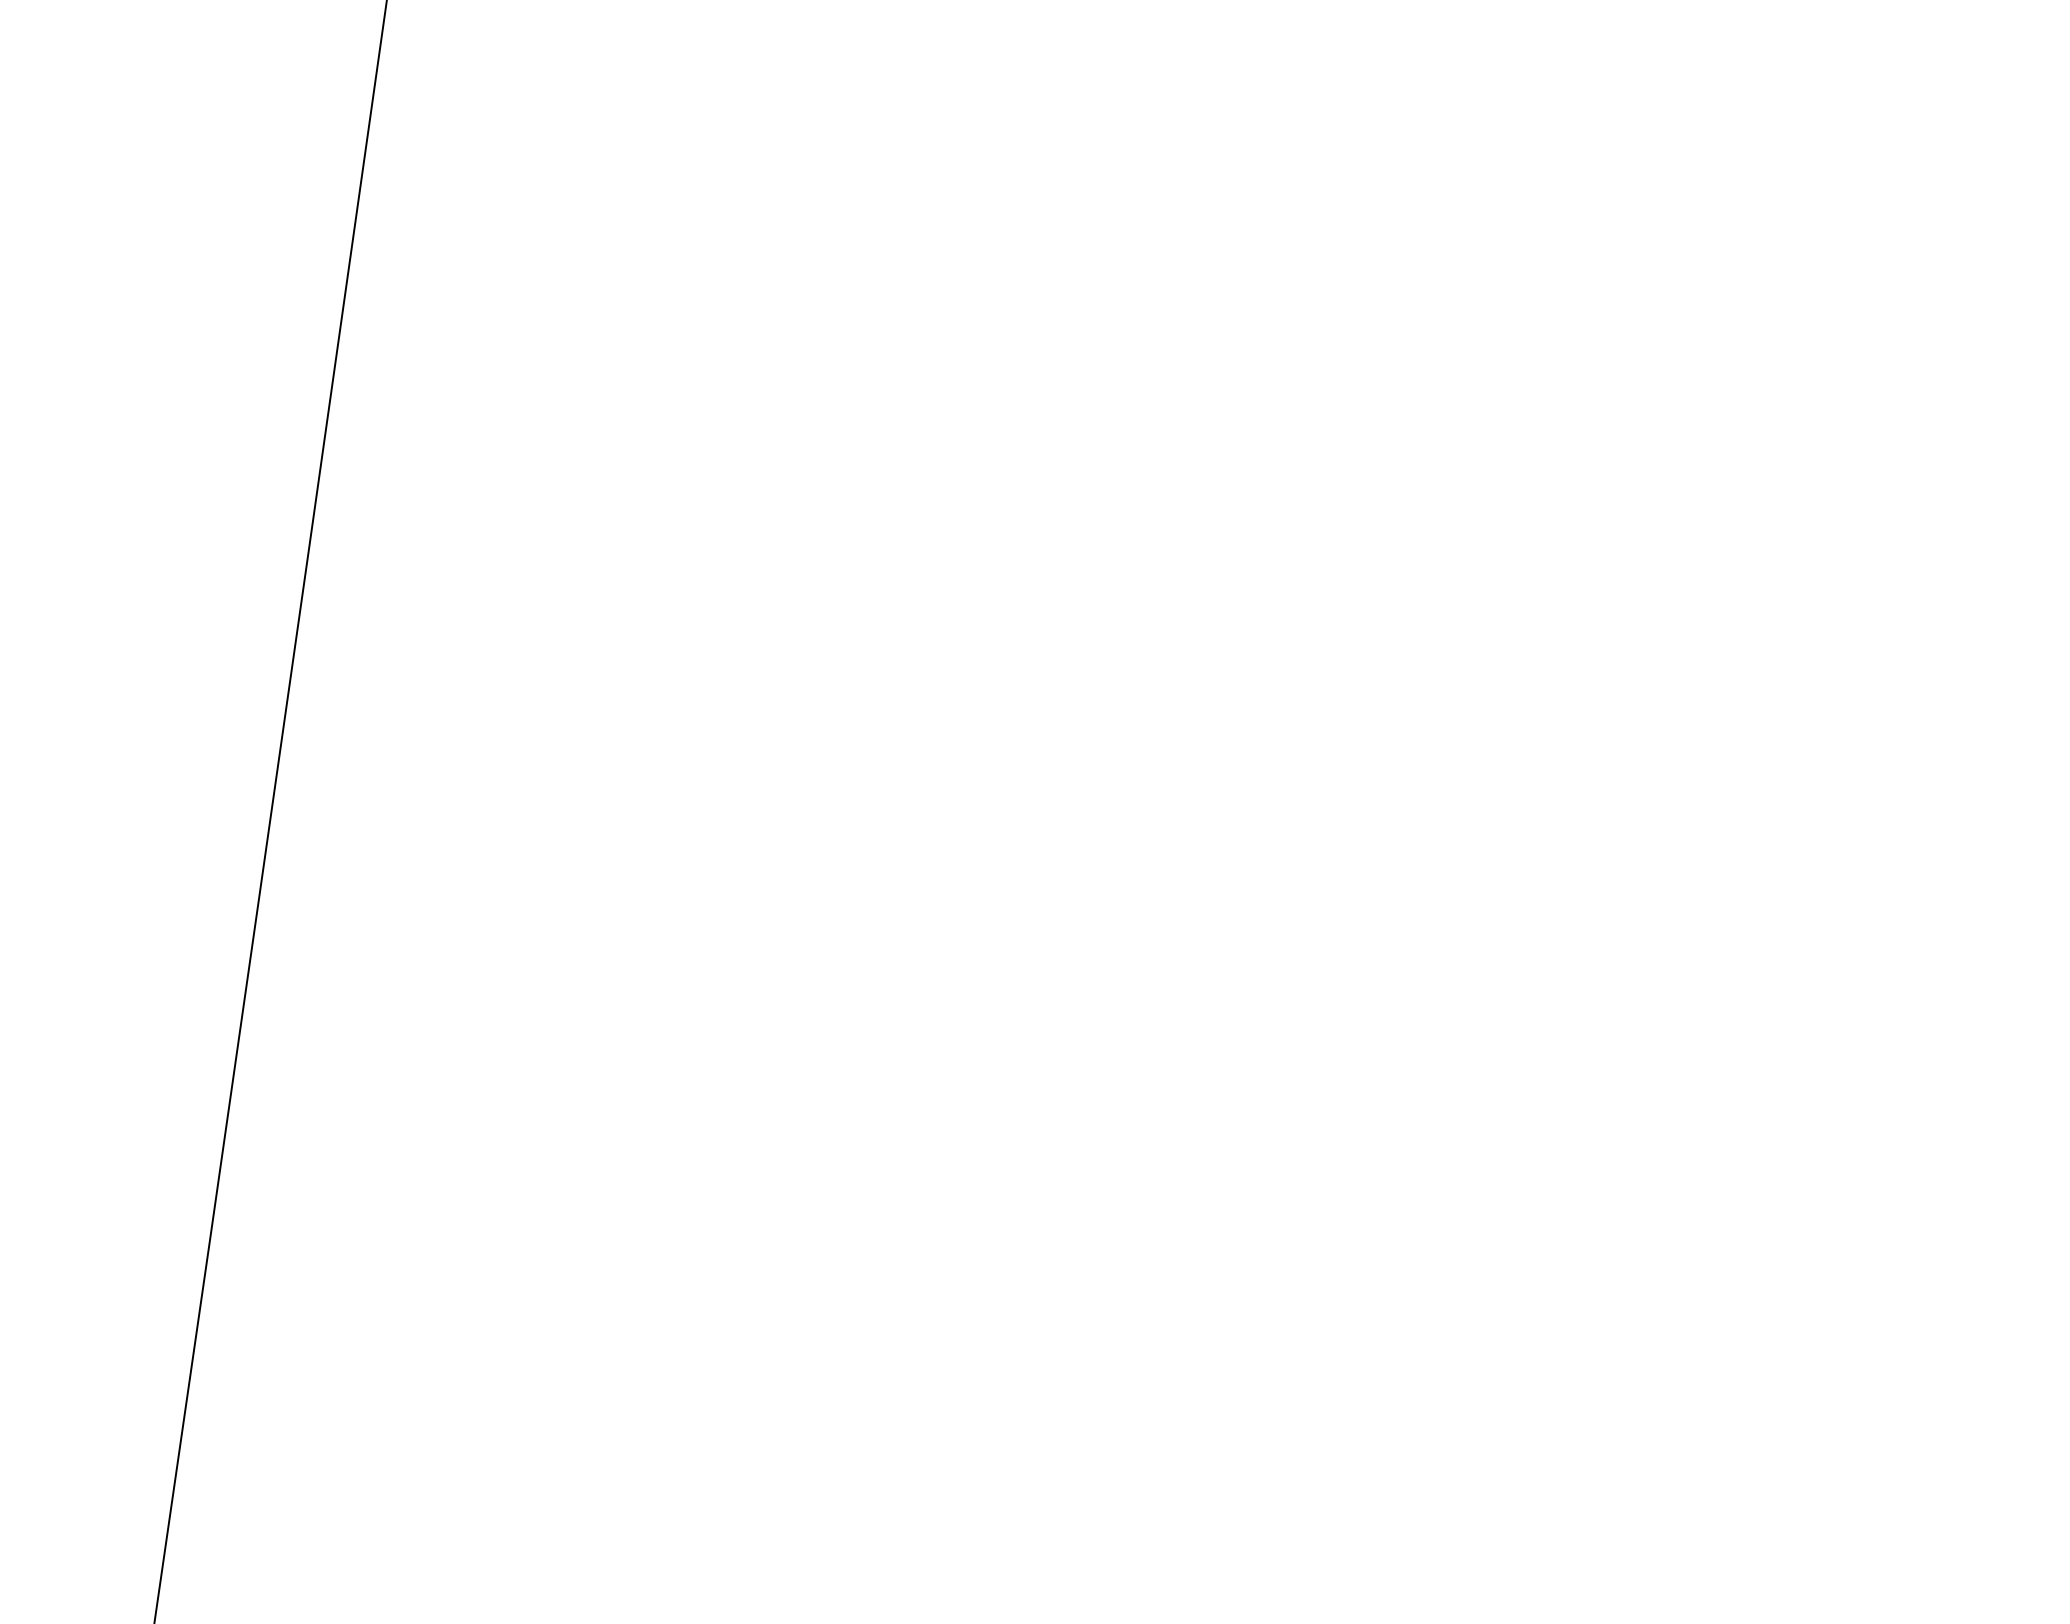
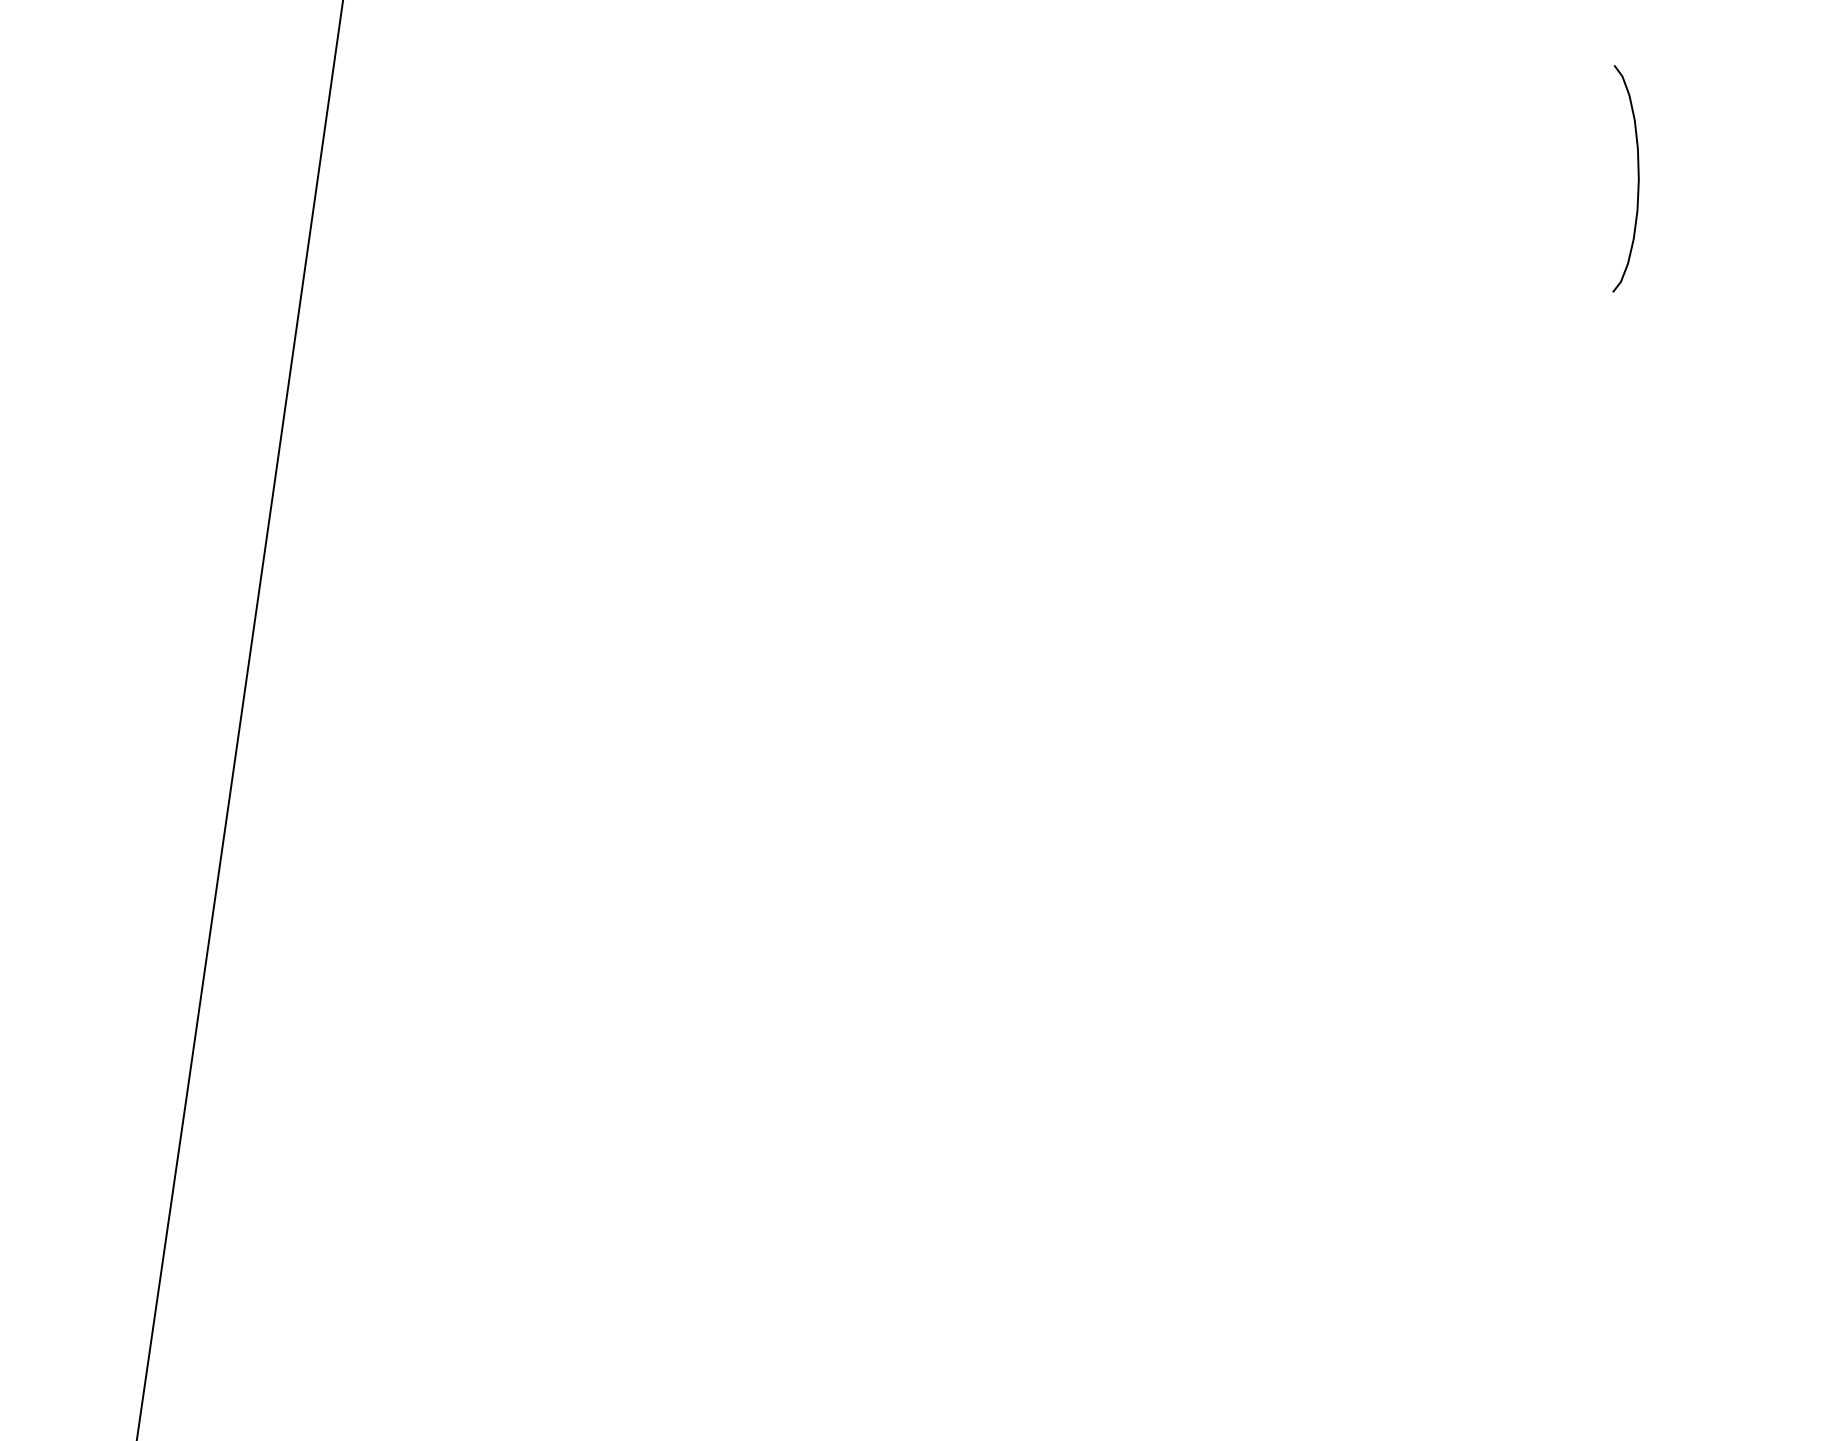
curve: (1846, 201) -> (1637, 178), added

